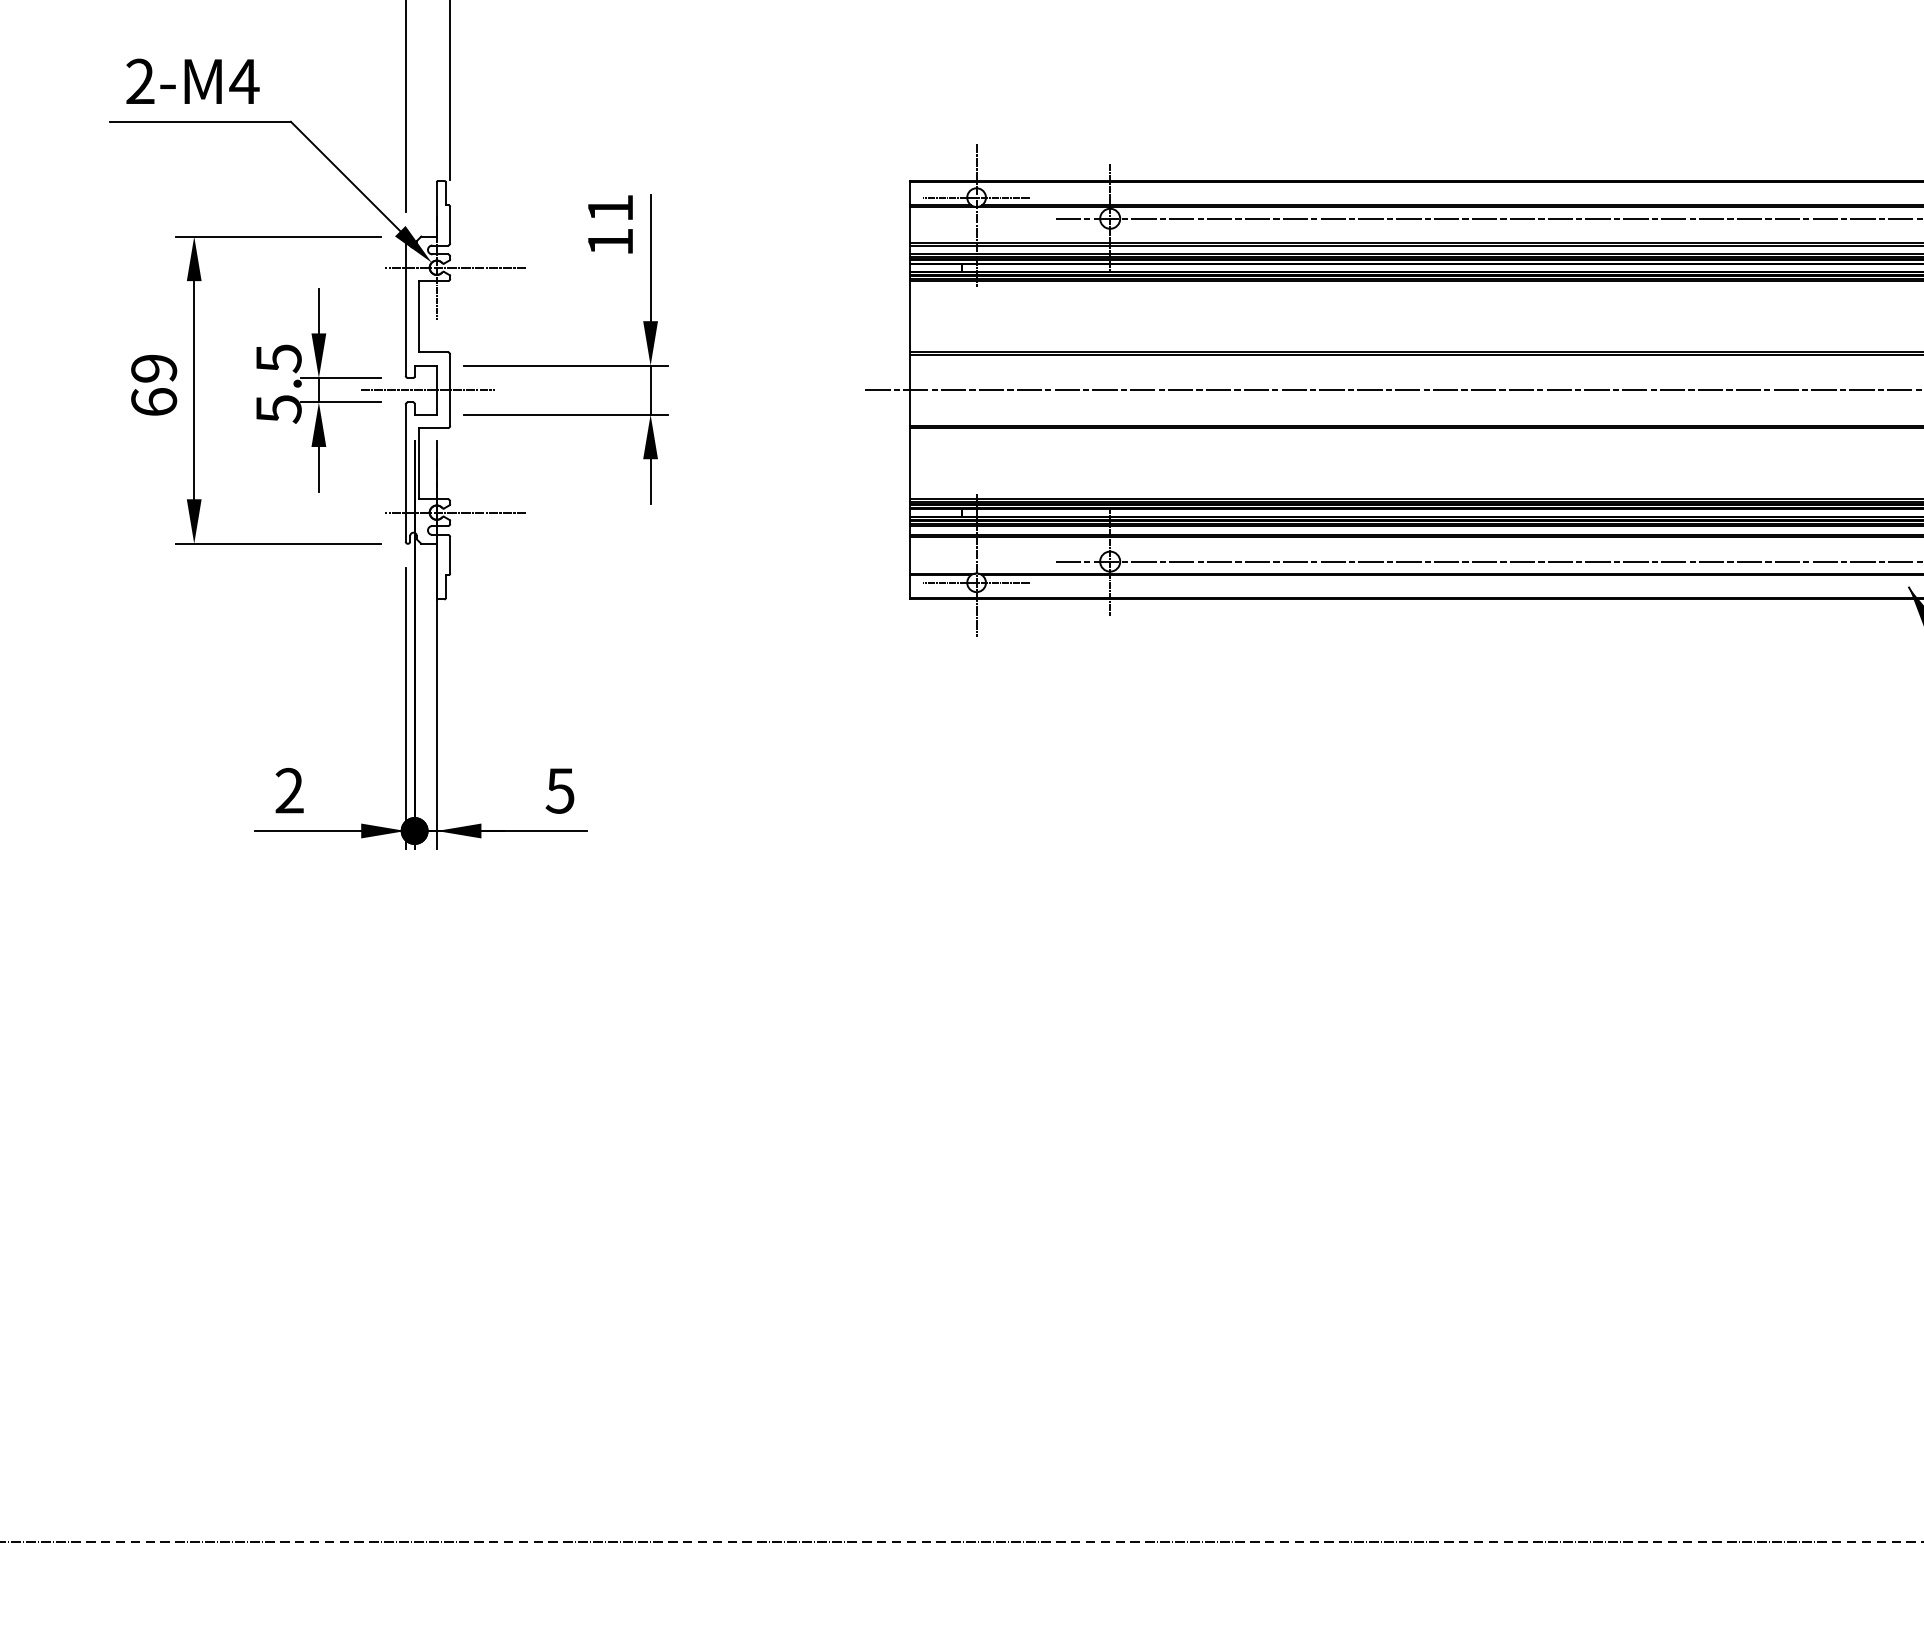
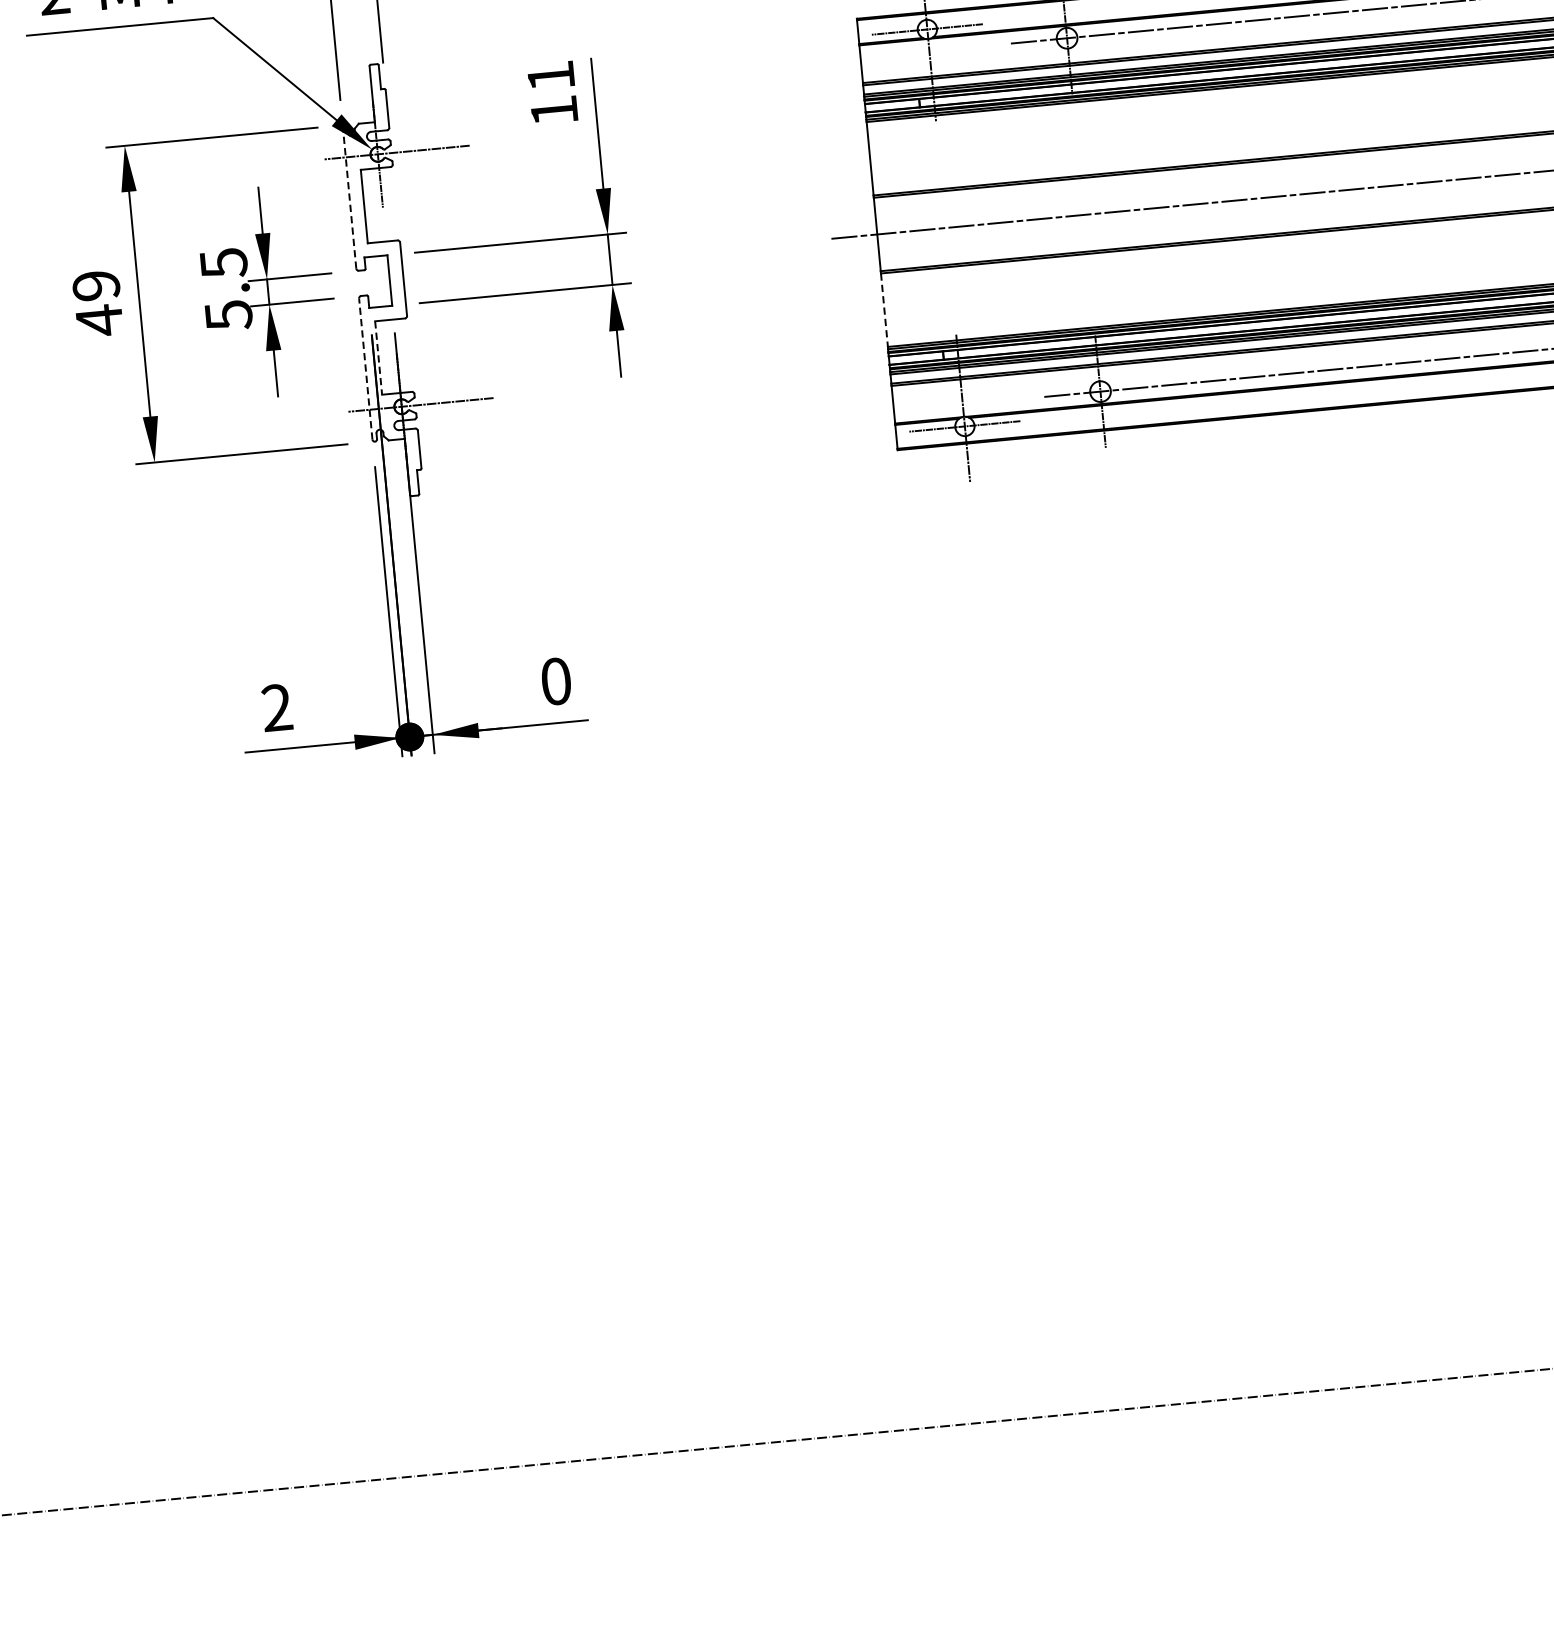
line: (405, 306) -> (349, 197), solid -> dashed
line: (427, 390) -> (380, 281), removed
text: (154, 402) -> (99, 320), 69 -> 49
line: (419, 463) -> (379, 357), solid -> dashed
line: (909, 463) -> (884, 310), solid -> dashed
line: (405, 472) -> (365, 368), solid -> dashed
text: (559, 790) -> (555, 681), 5 -> 0

